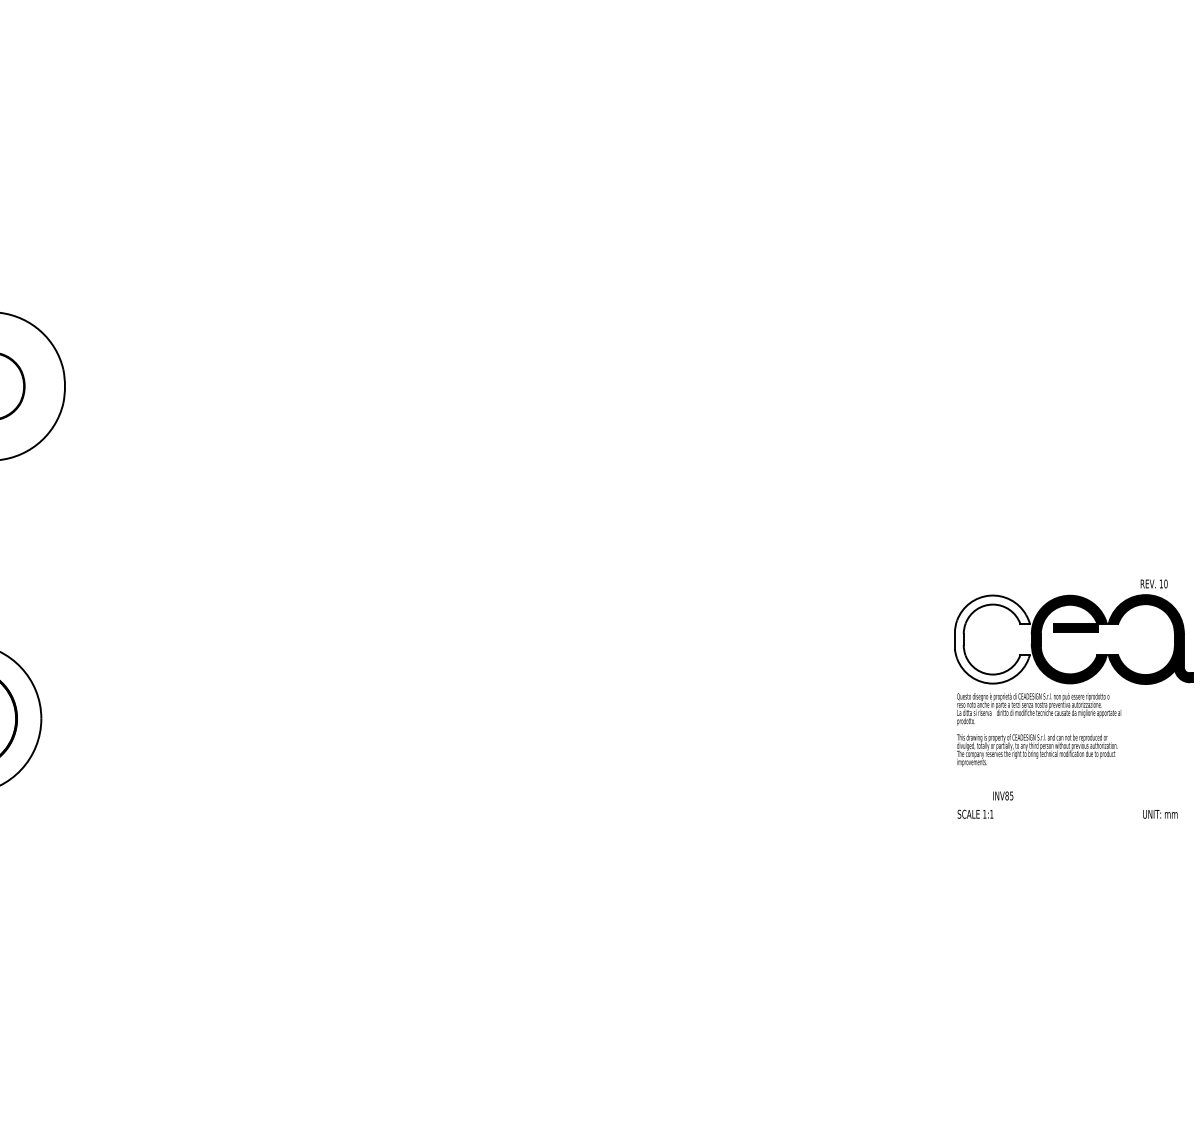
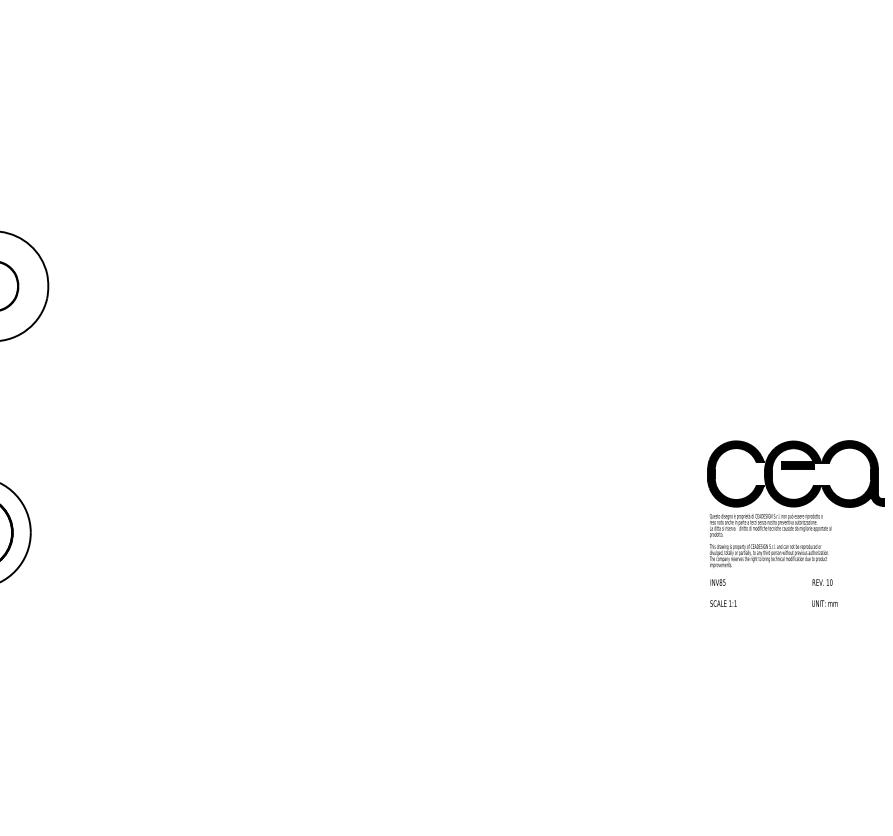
text: (1153, 583) -> (822, 582), moved
fill: (991, 639) -> (735, 473), added
text: (1003, 795) -> (718, 582), moved
text: (1160, 814) -> (825, 603), moved

